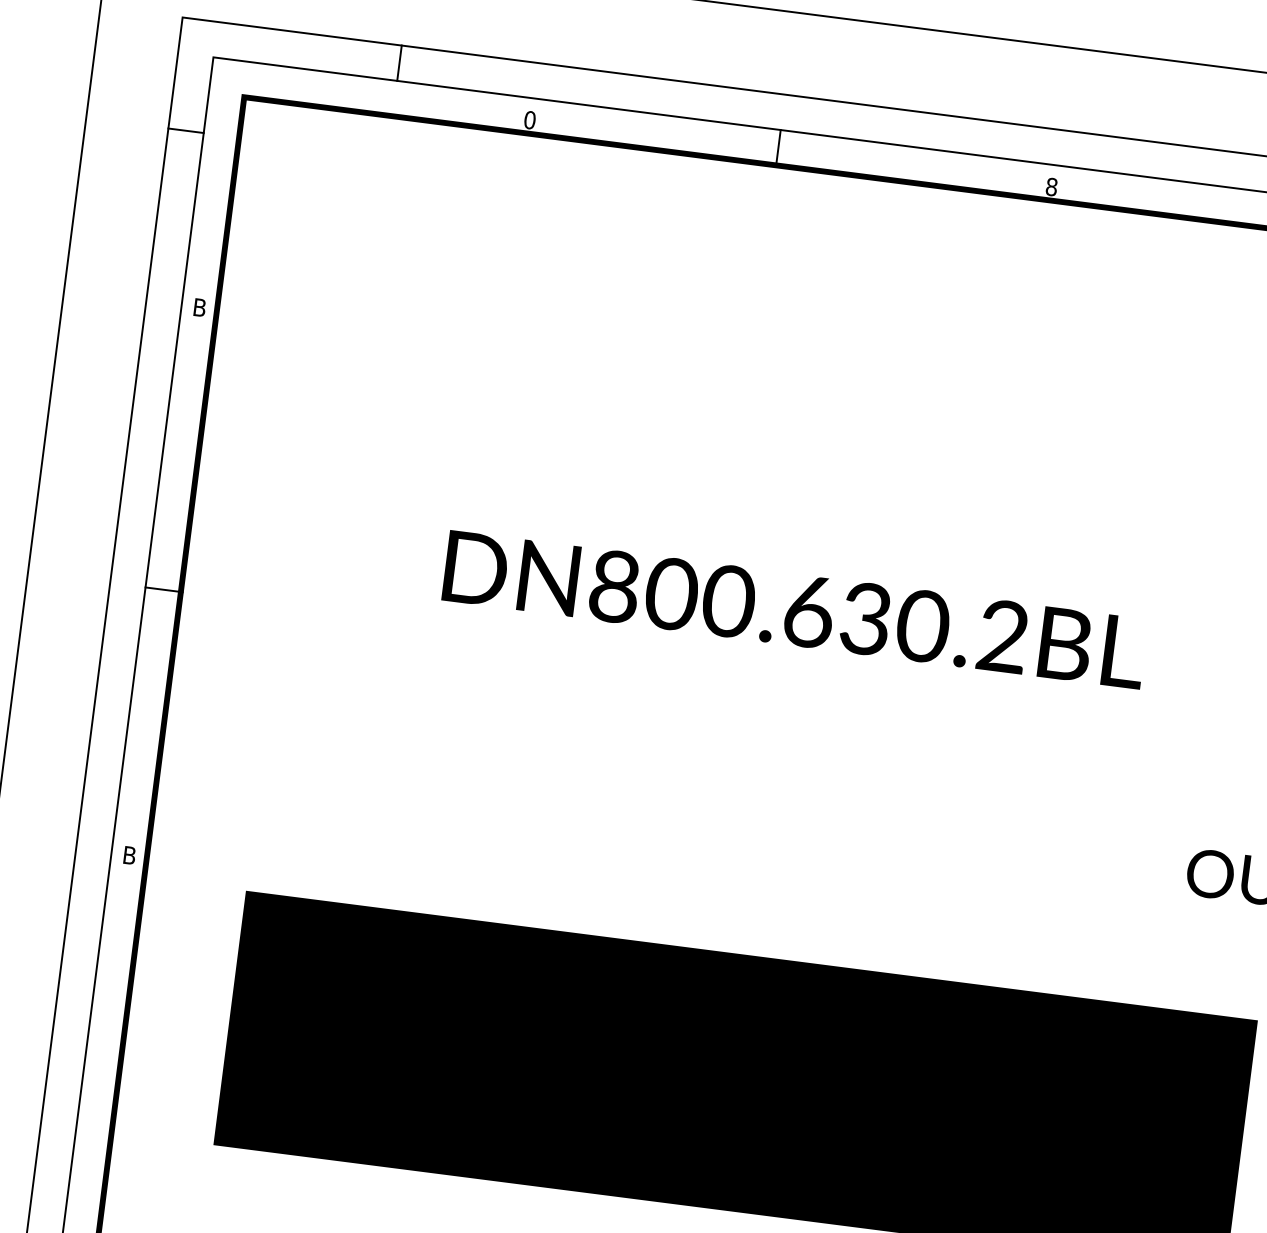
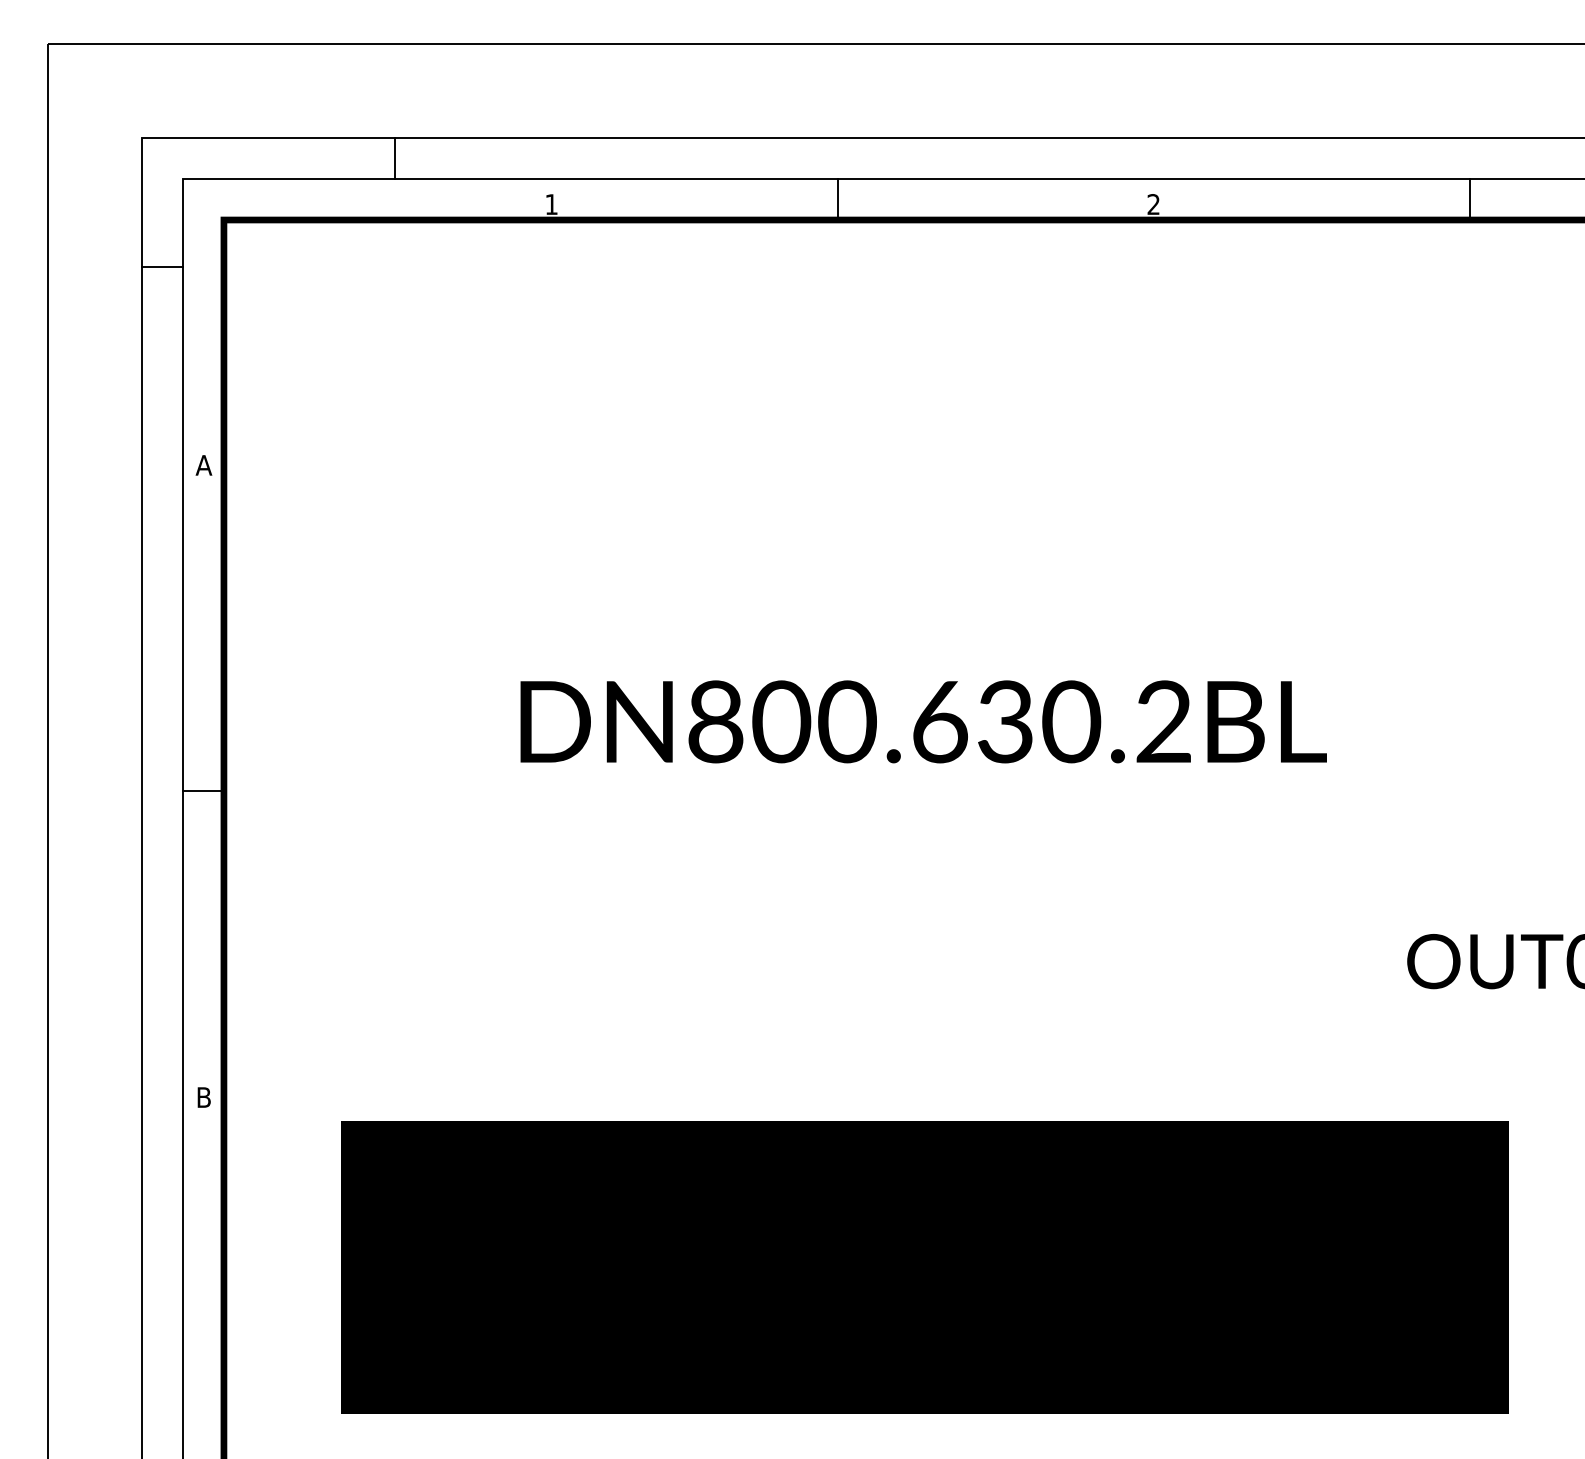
text: (529, 120) -> (551, 204), 0 -> 1
text: (1051, 186) -> (1153, 204), 8 -> 2
text: (199, 307) -> (203, 465), B -> A

